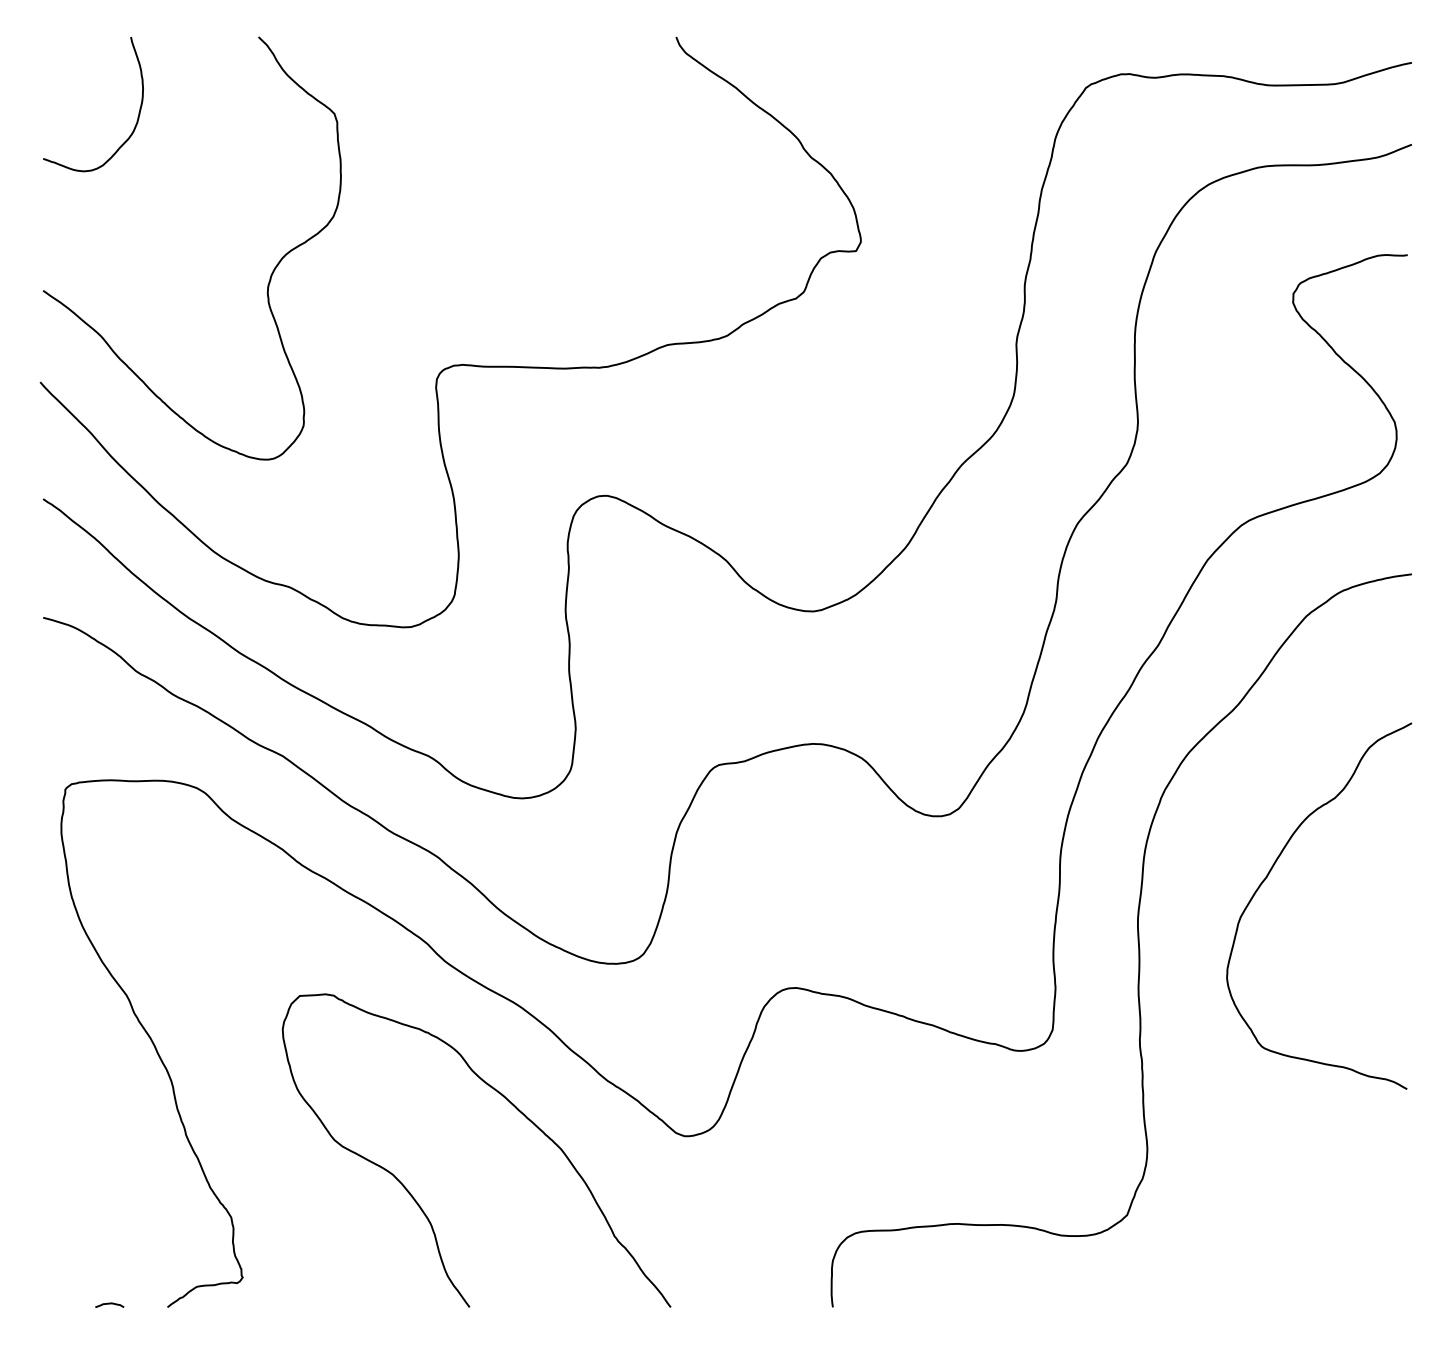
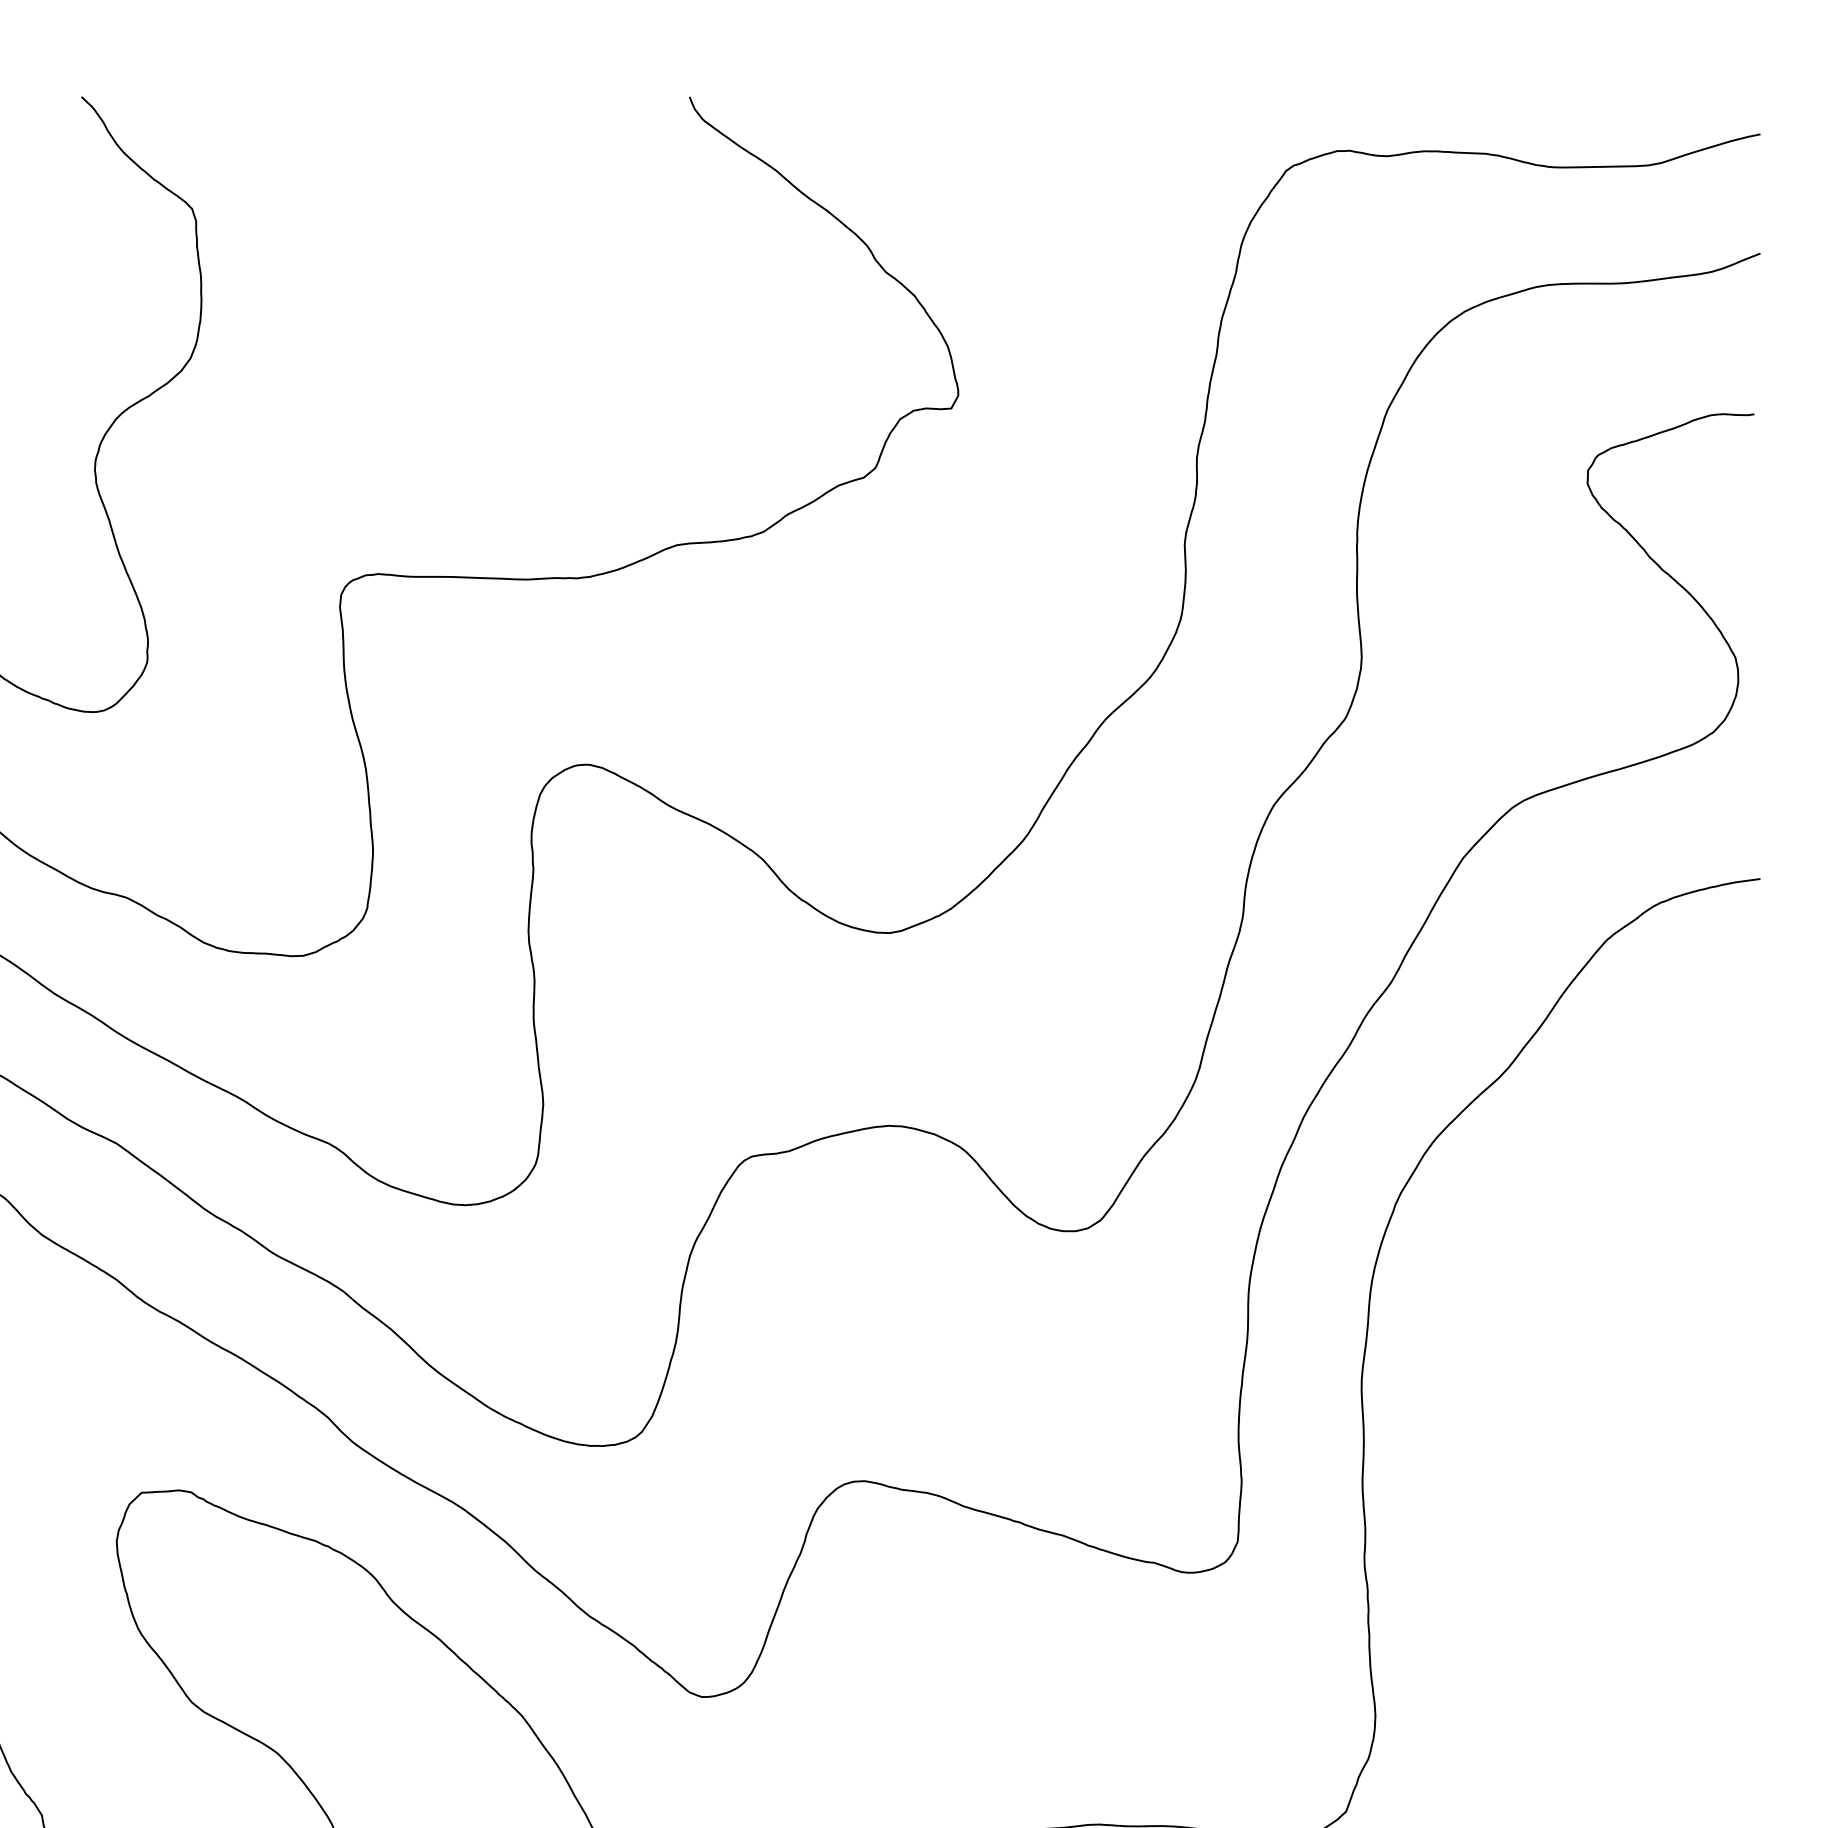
curve: (1269, 874) -> (1553, 1315), removed

